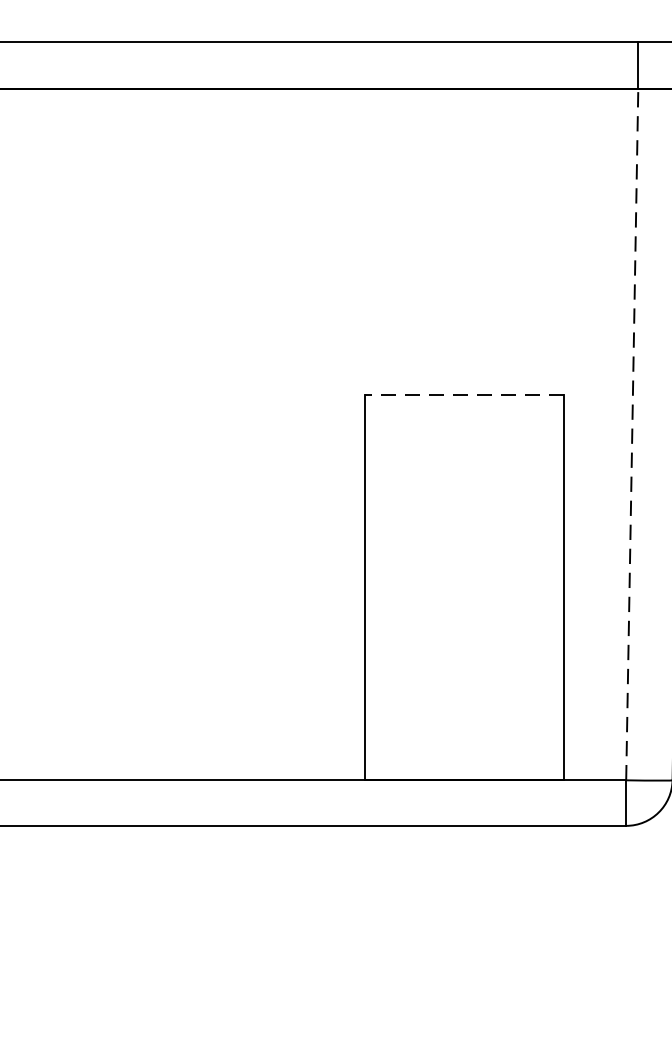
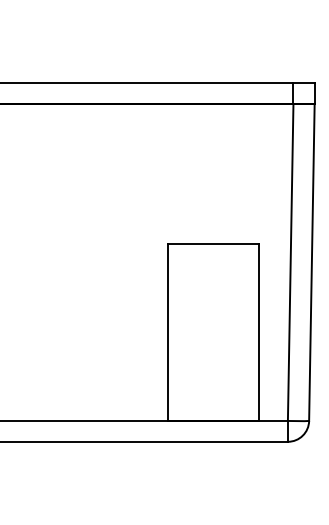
line: (463, 394) -> (213, 244), dashed -> solid
line: (631, 434) -> (290, 262), dashed -> solid

